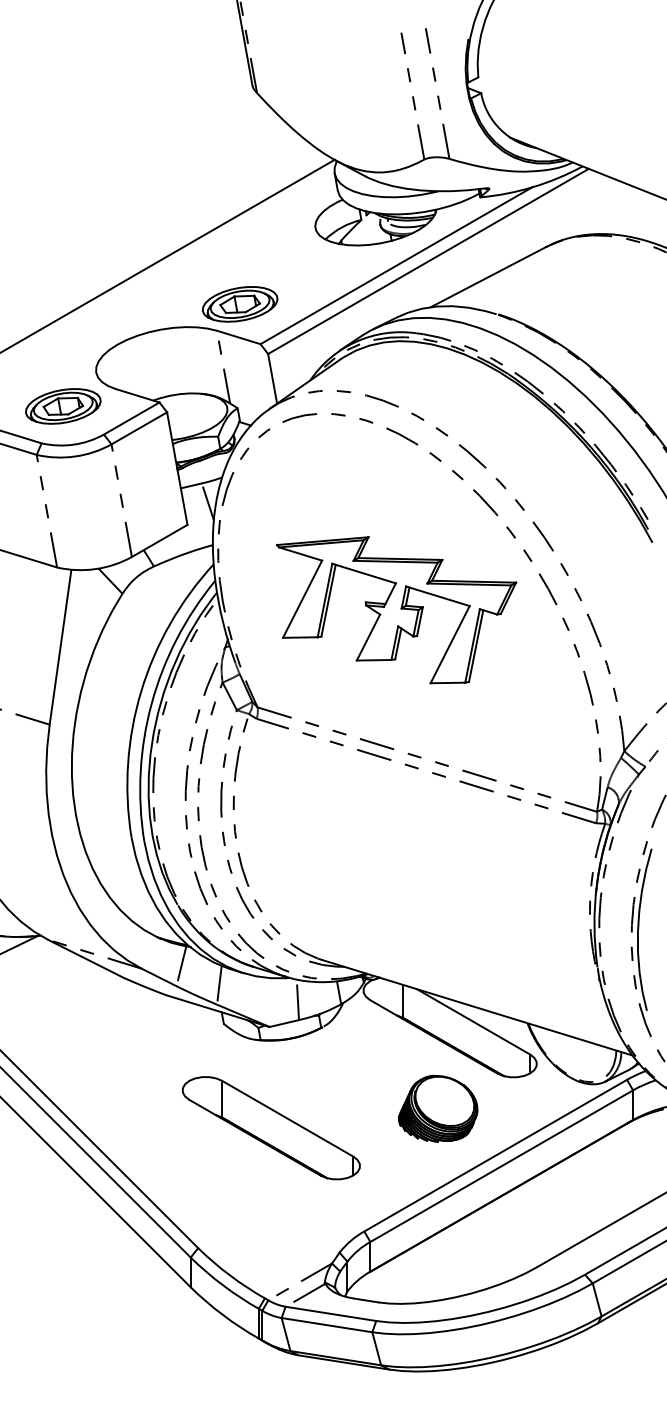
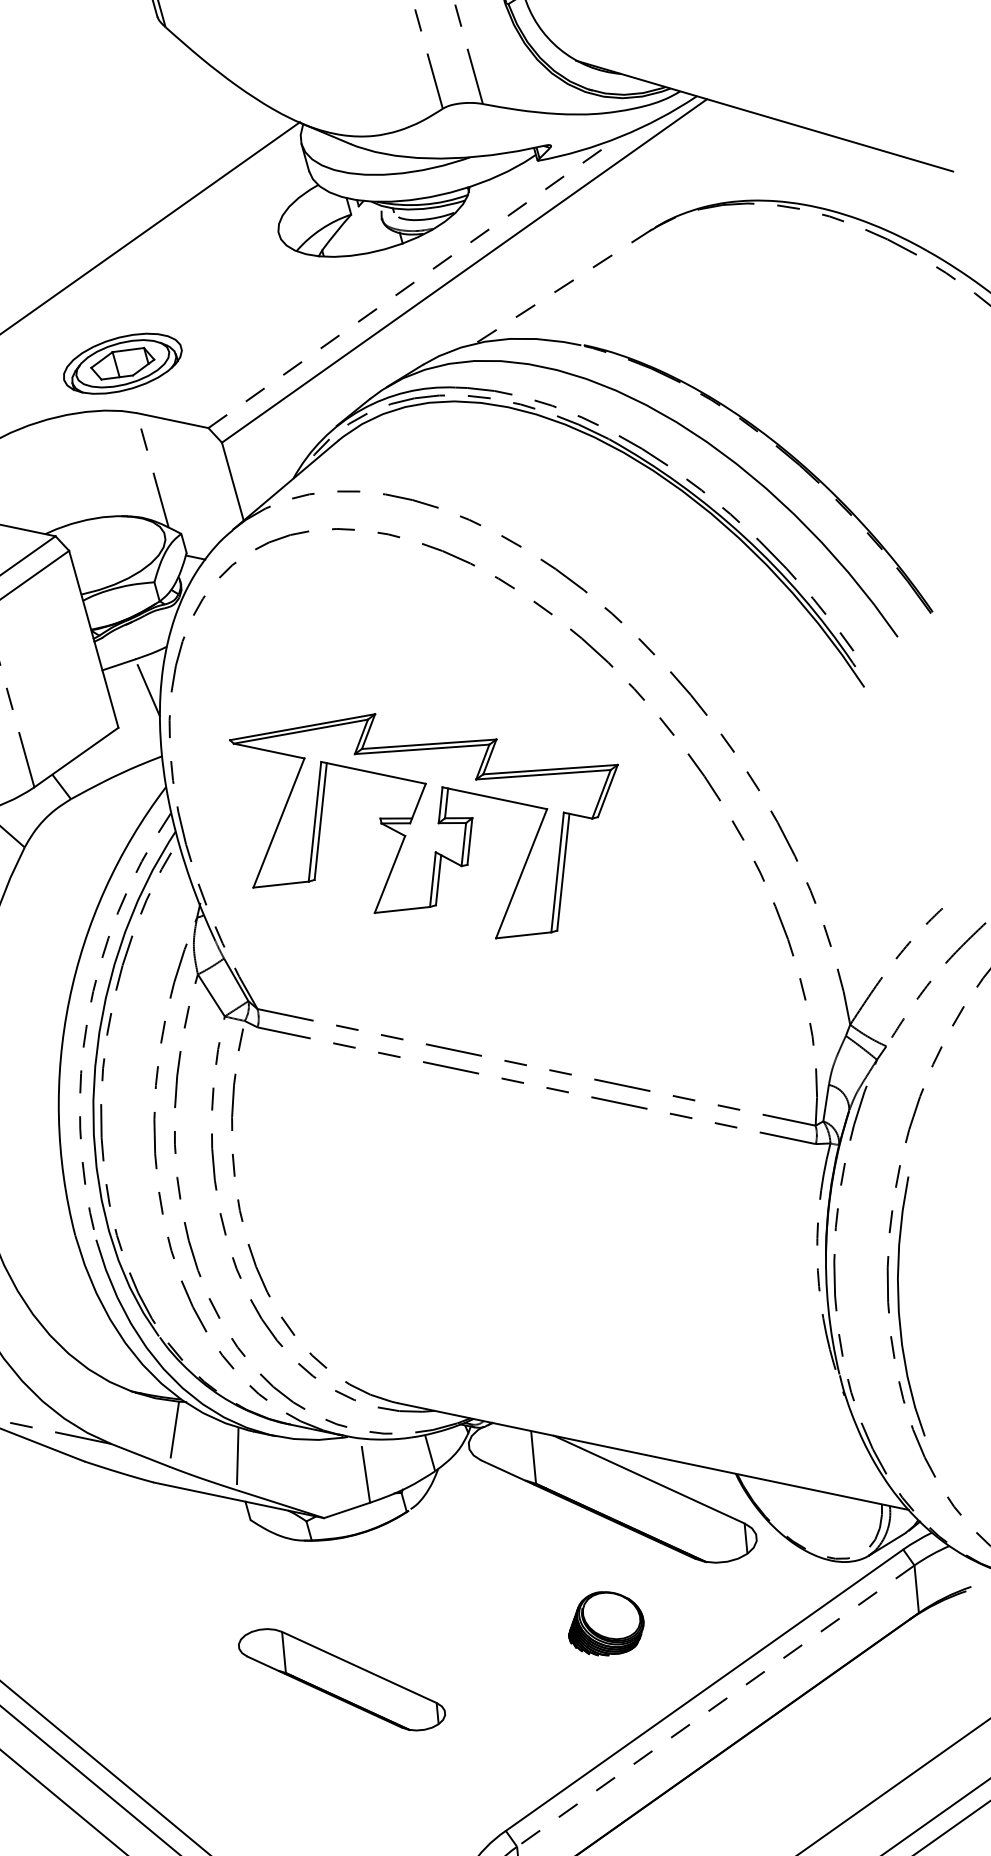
line: (397, 265) -> (415, 282), solid -> dashed
line: (488, 277) -> (562, 287), solid -> dashed
part: (240, 304) -> (123, 363), moved
part: (396, 610) -> (430, 827), moved
arc: (151, 703) -> (87, 1018), solid -> dashed
part: (438, 1108) -> (606, 1623), size x0.6
part: (271, 1128) -> (342, 1680), size x0.7
line: (501, 1166) -> (715, 1706), solid -> dashed

